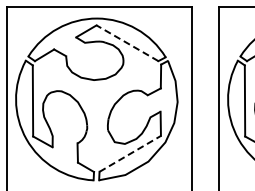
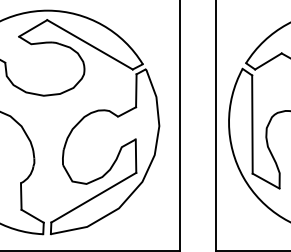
line: (127, 43) -> (90, 45), dashed -> solid
line: (130, 153) -> (94, 197), dashed -> solid

